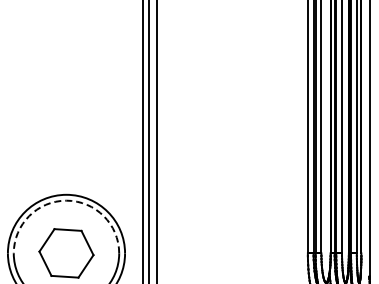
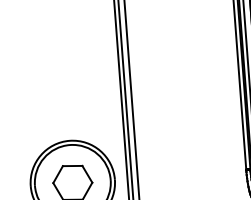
arc: (66, 200) -> (69, 144), dashed -> solid

